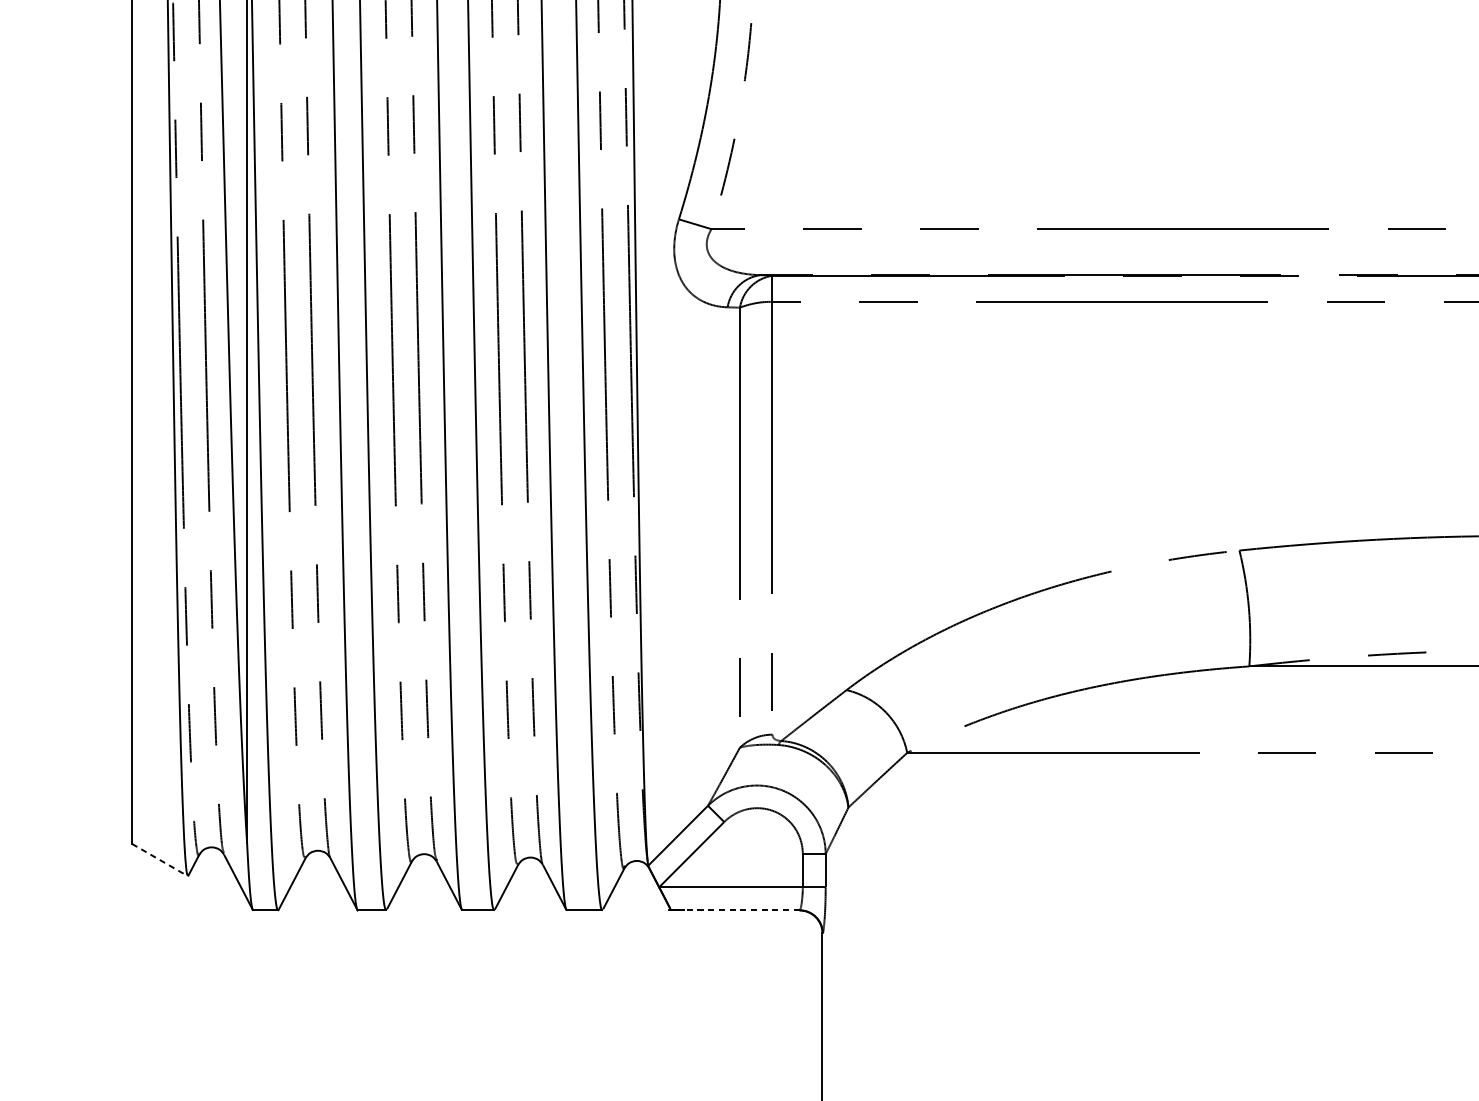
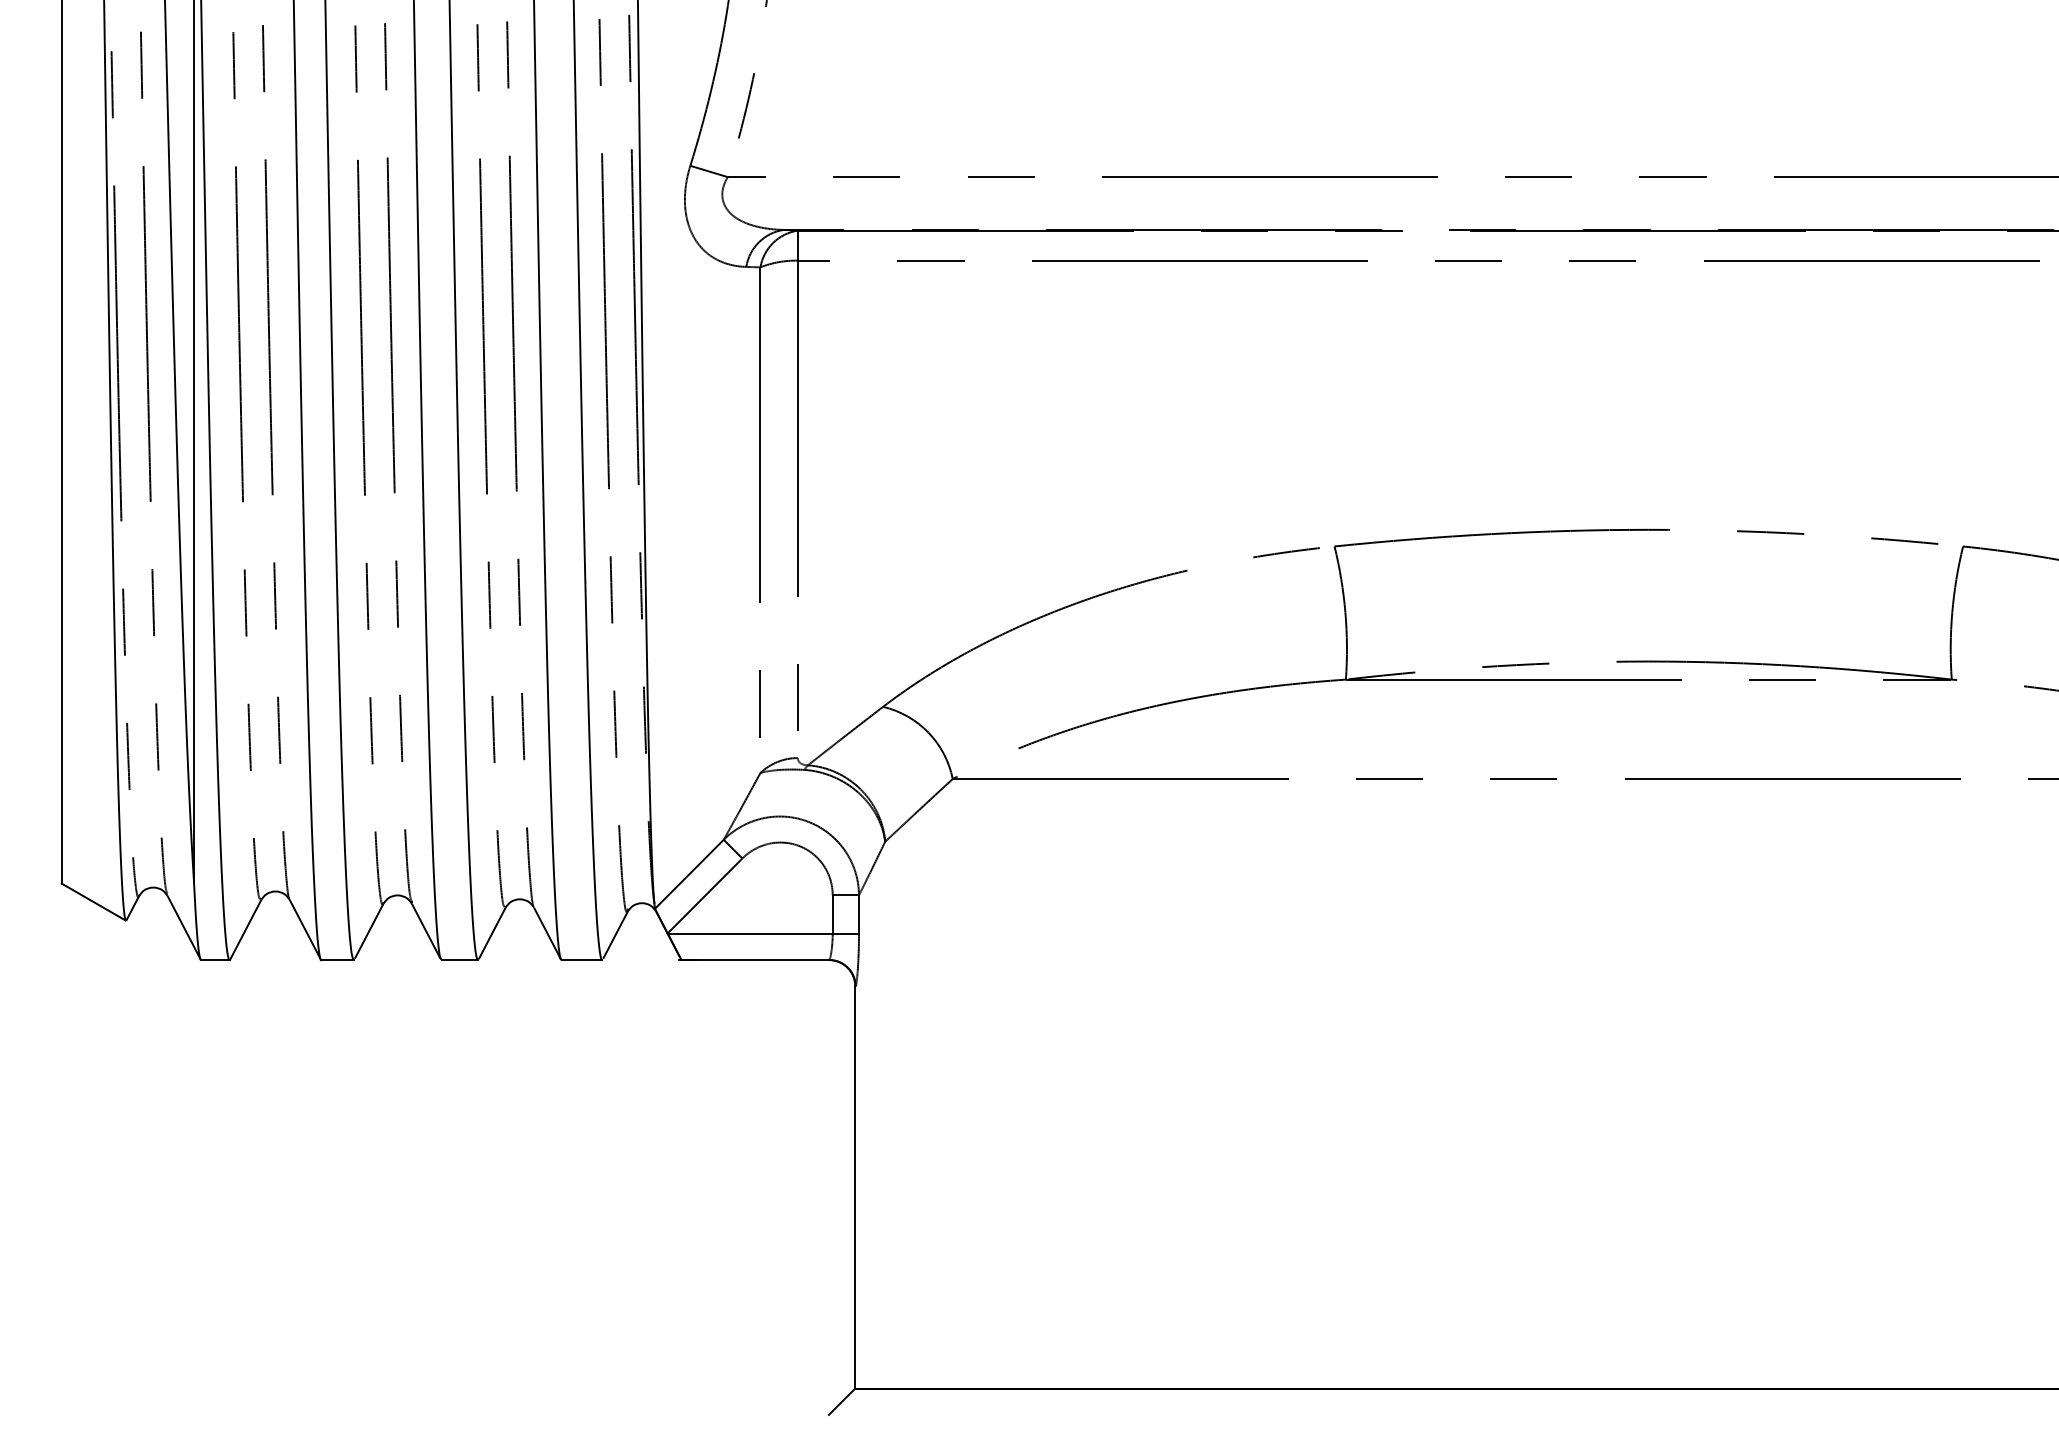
line: (159, 860) -> (93, 902), dashed -> solid
line: (741, 910) -> (762, 960), dashed -> solid

